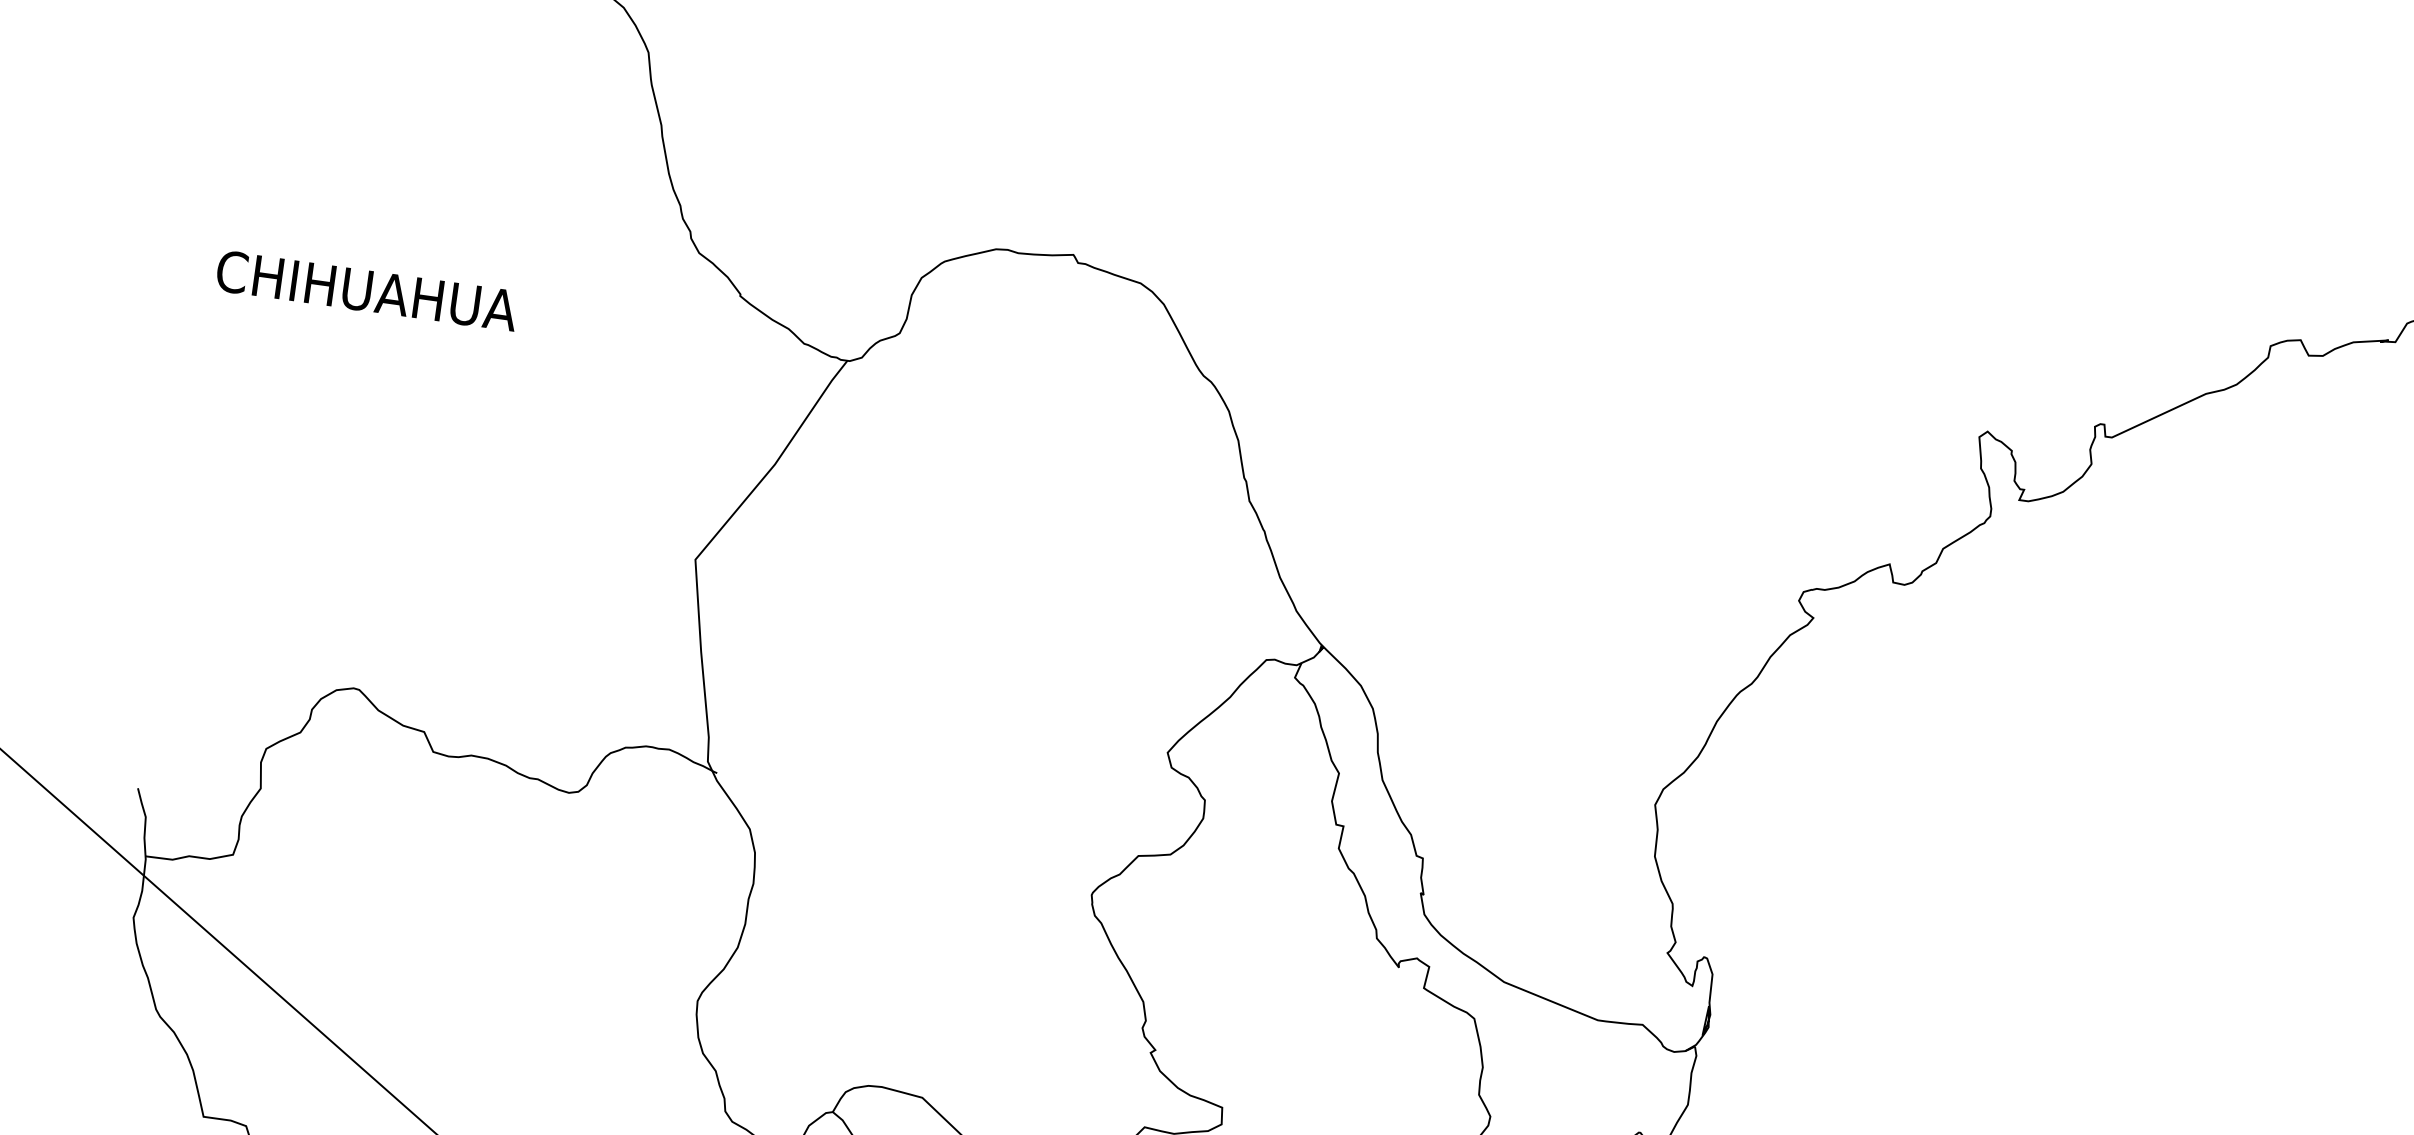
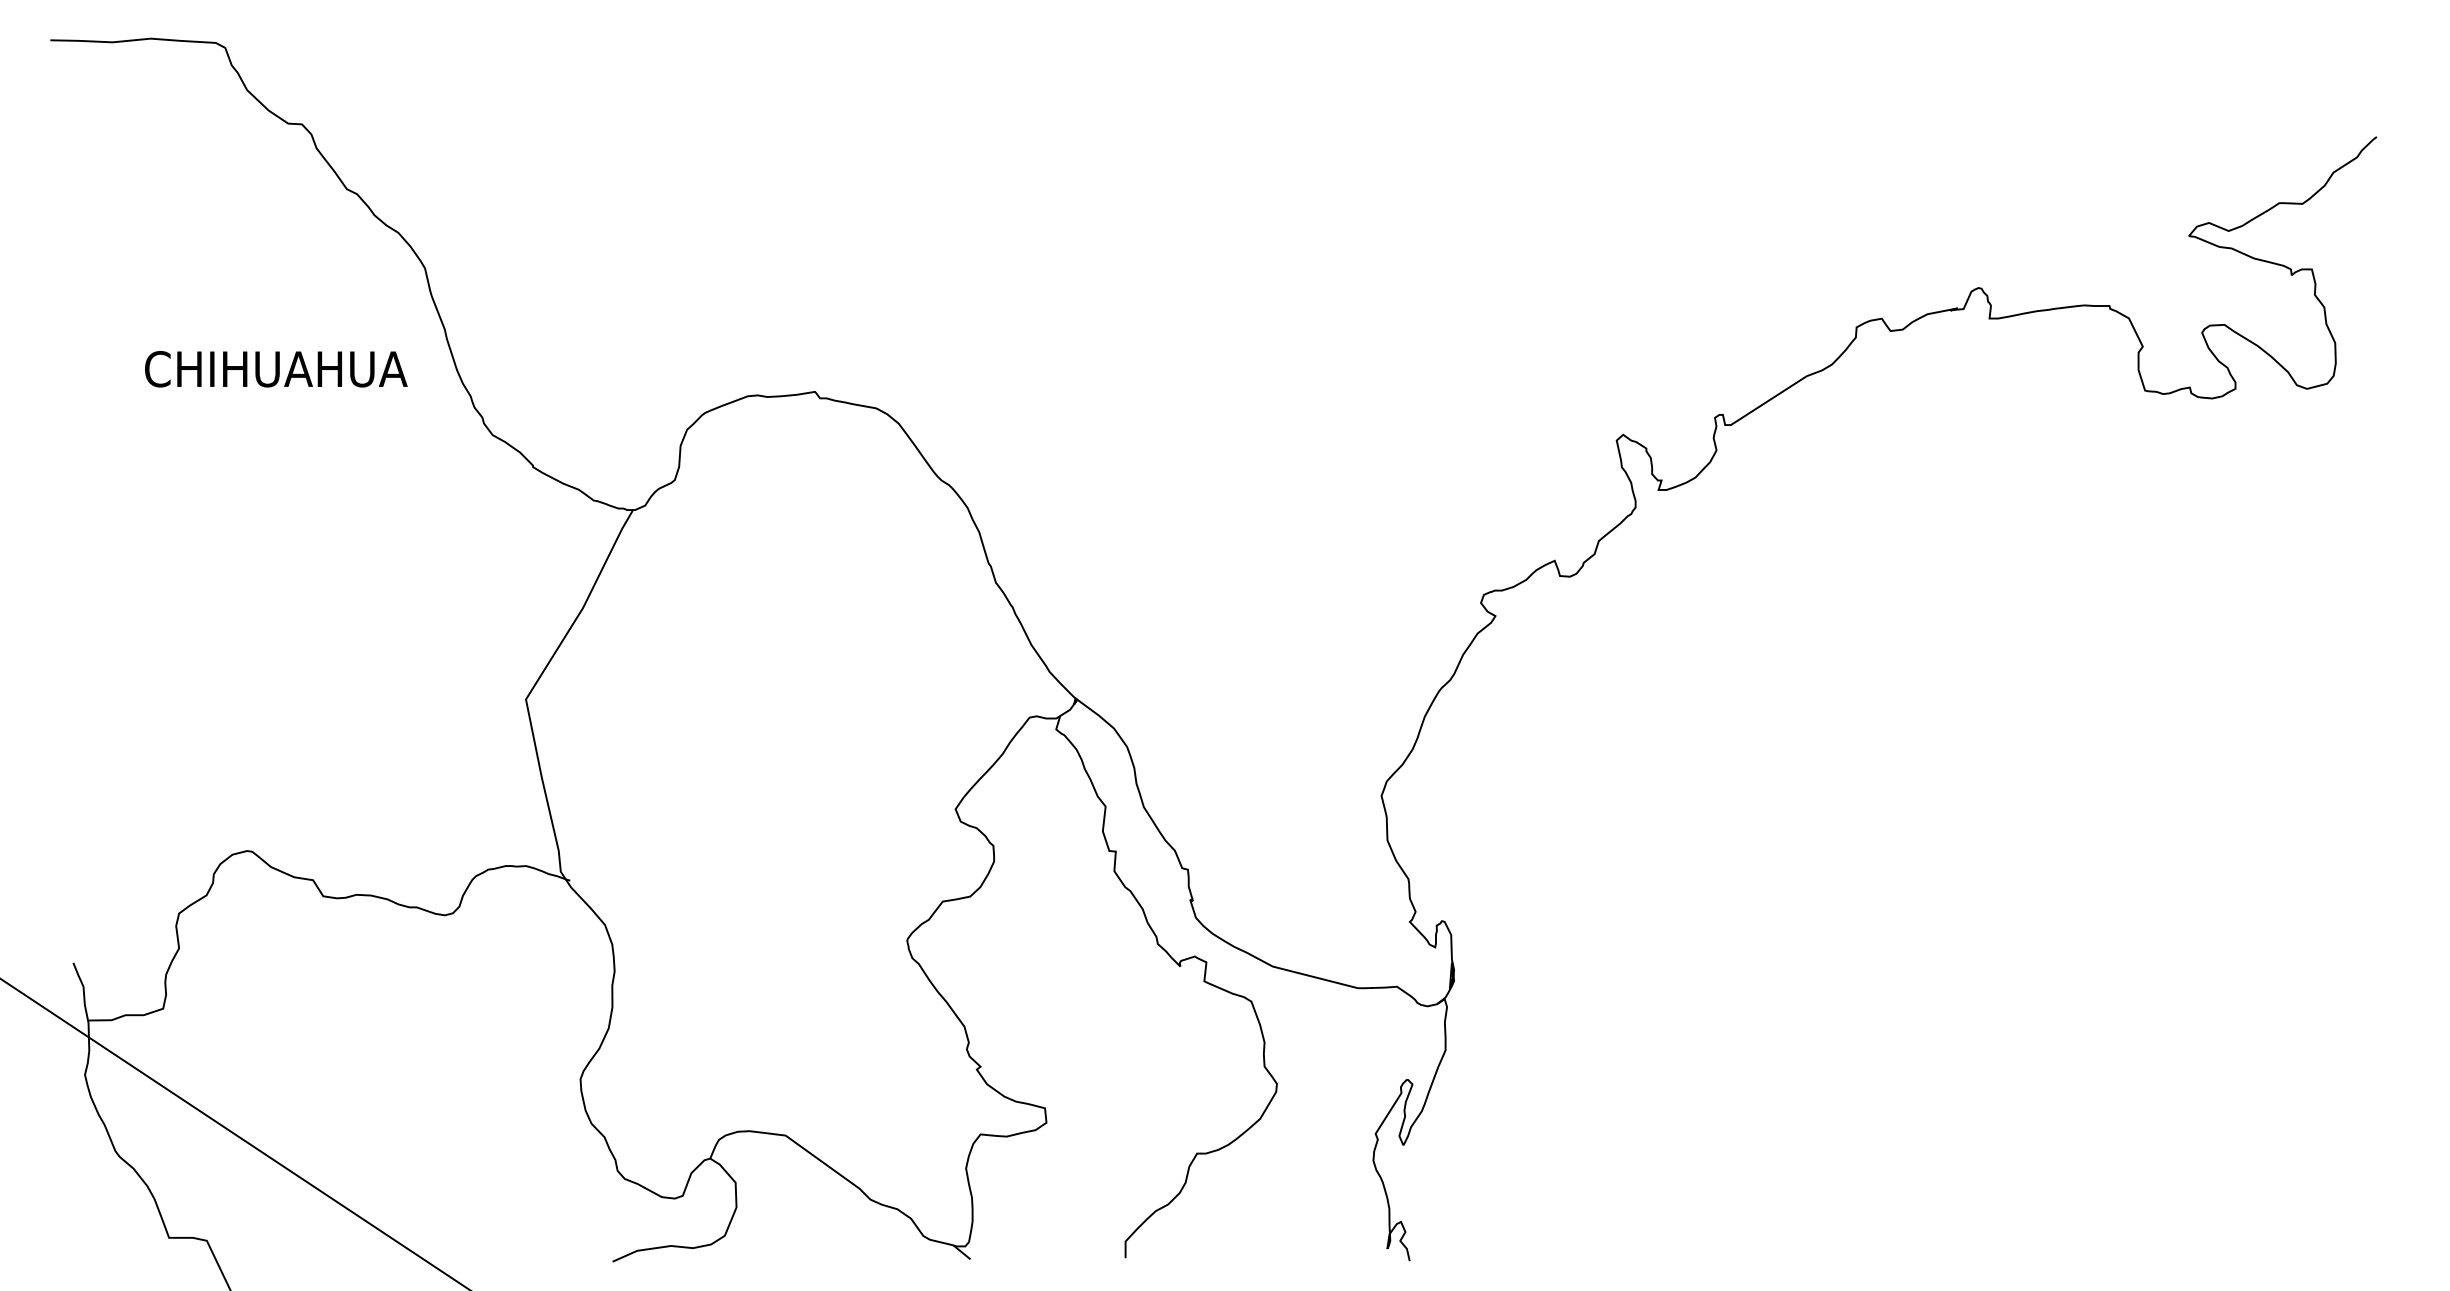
text: (367, 291) -> (276, 369), moved

